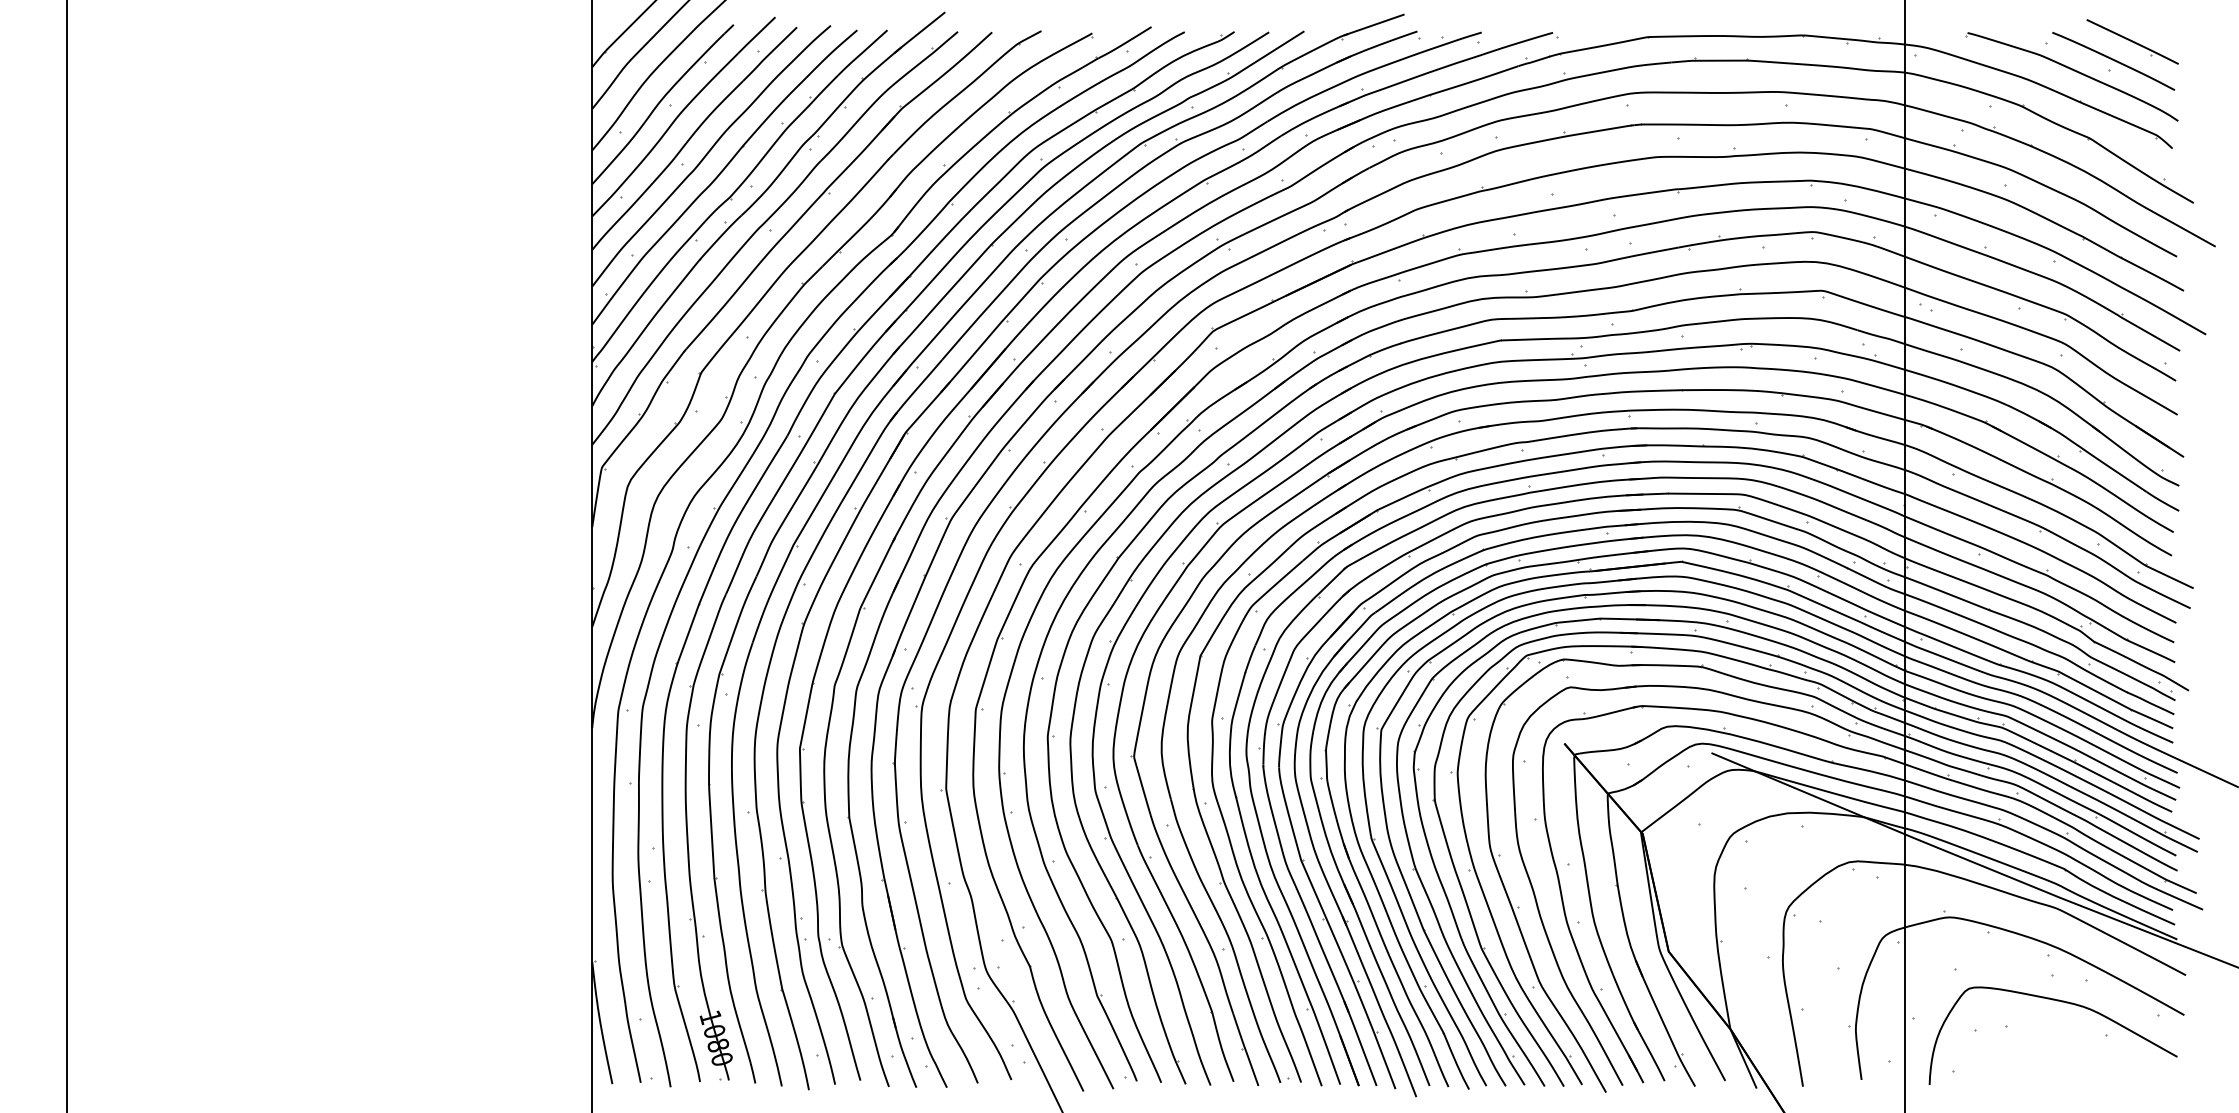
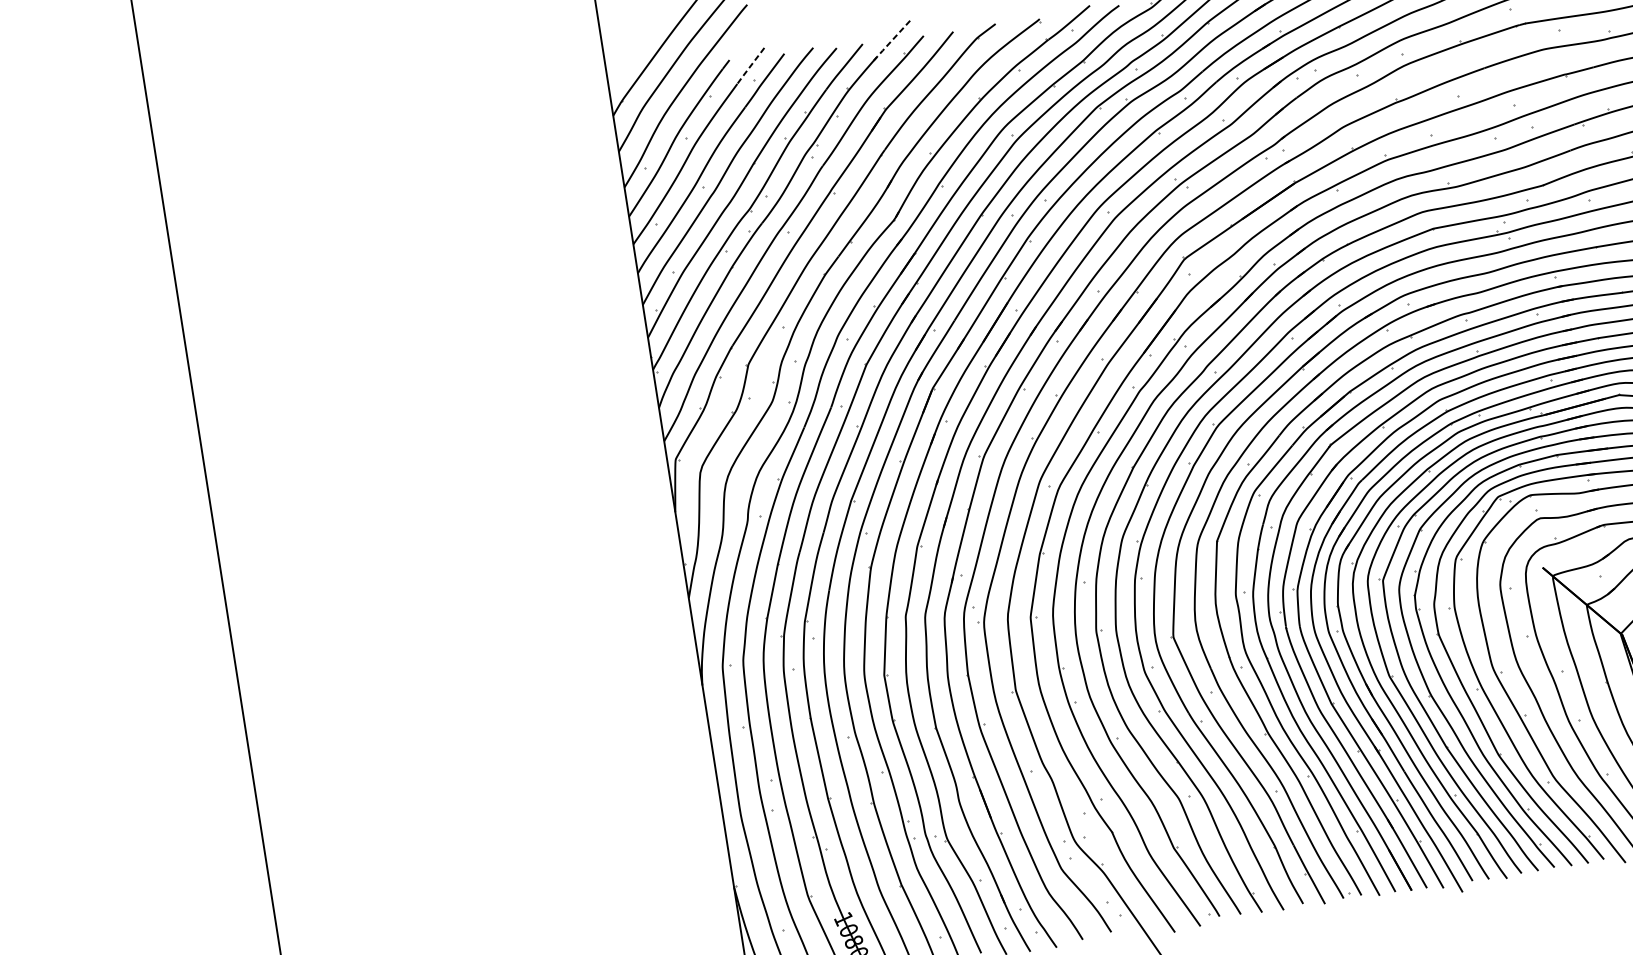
line: (918, 33) -> (889, 42), solid -> dashed
line: (756, 35) -> (750, 66), solid -> dashed

